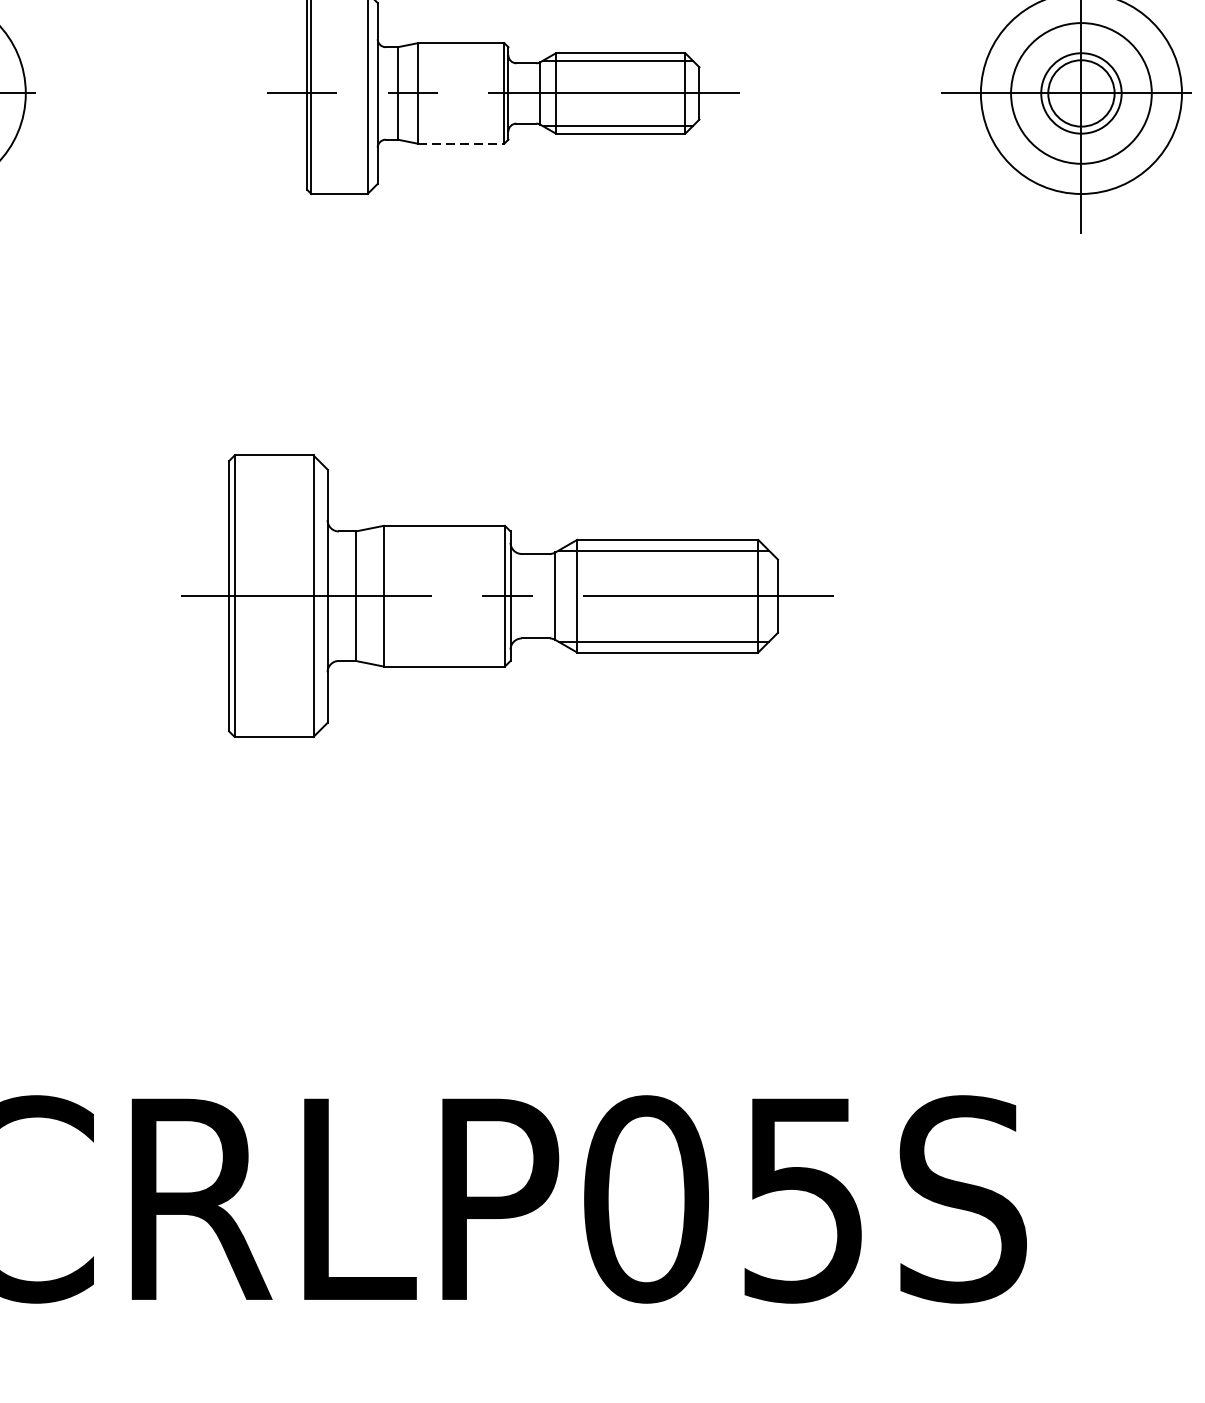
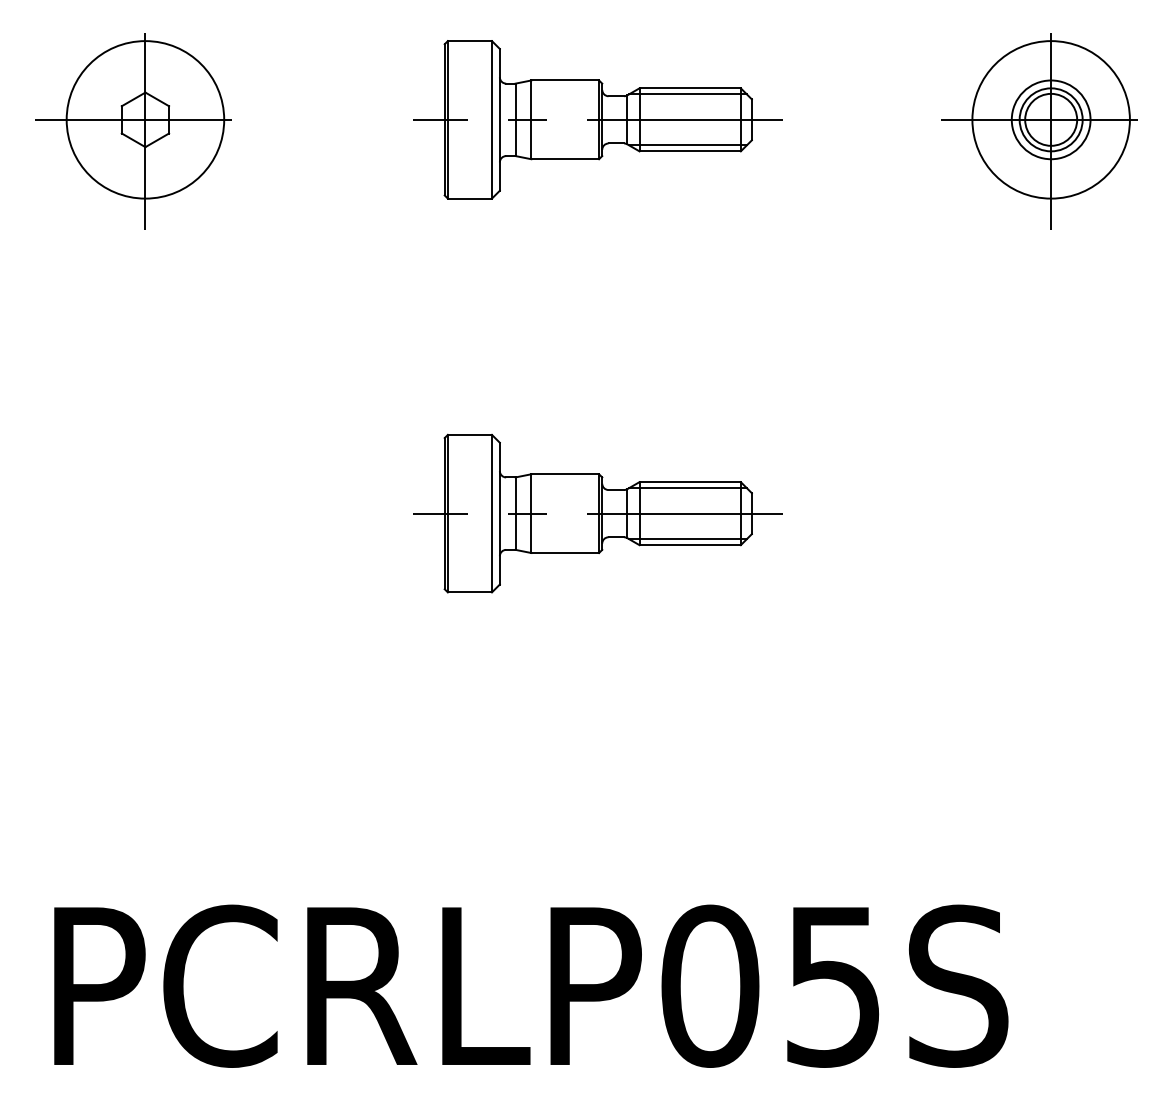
circle: (1080, 92) -> (1050, 119), size x0.71
line: (461, 144) -> (565, 159), dashed -> solid
part: (502, 595) -> (597, 513), size x0.71

